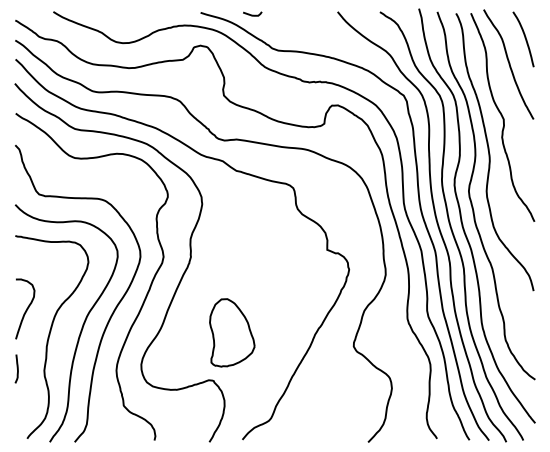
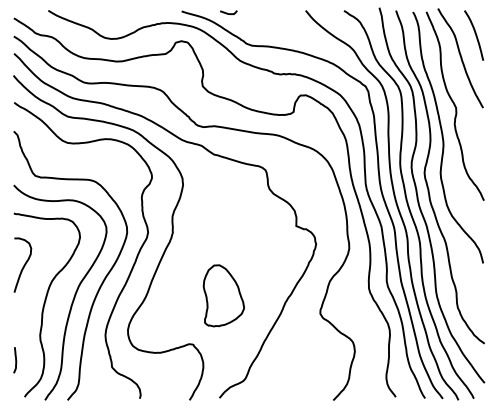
curve: (26, 308) -> (23, 264), moved
part: (232, 332) -> (224, 295), moved
curve: (16, 368) -> (14, 359), moved

